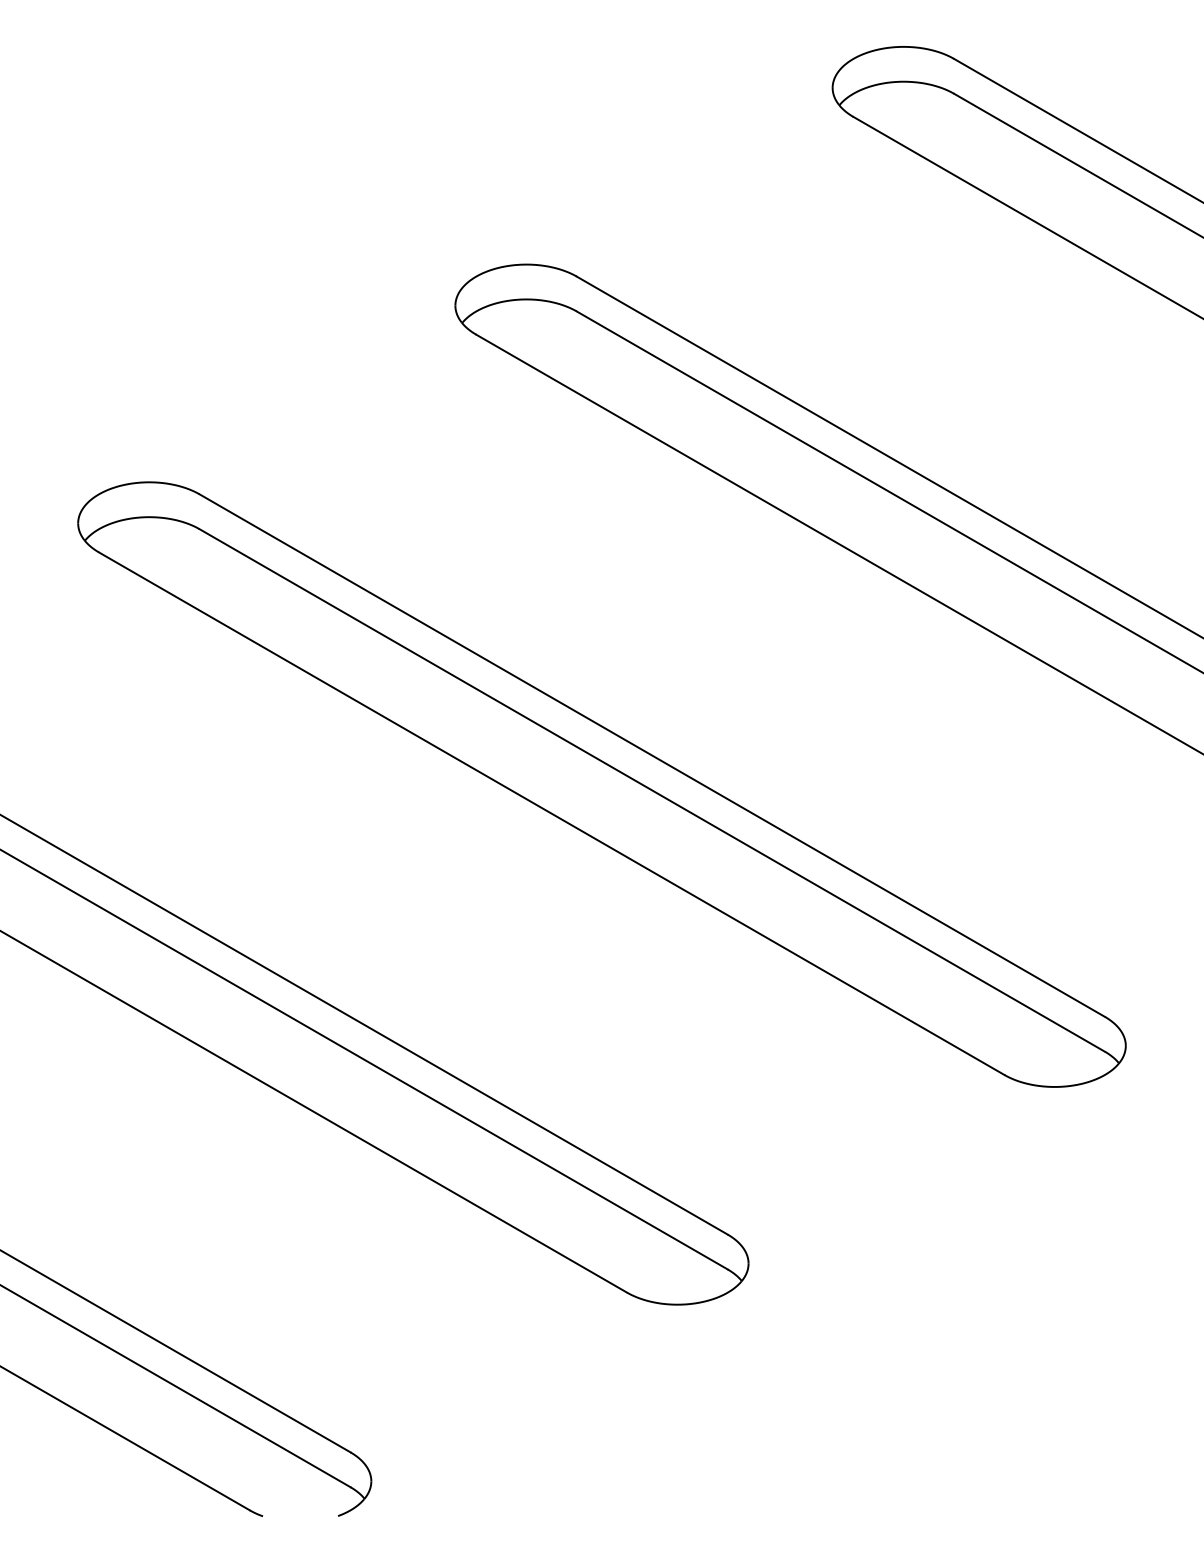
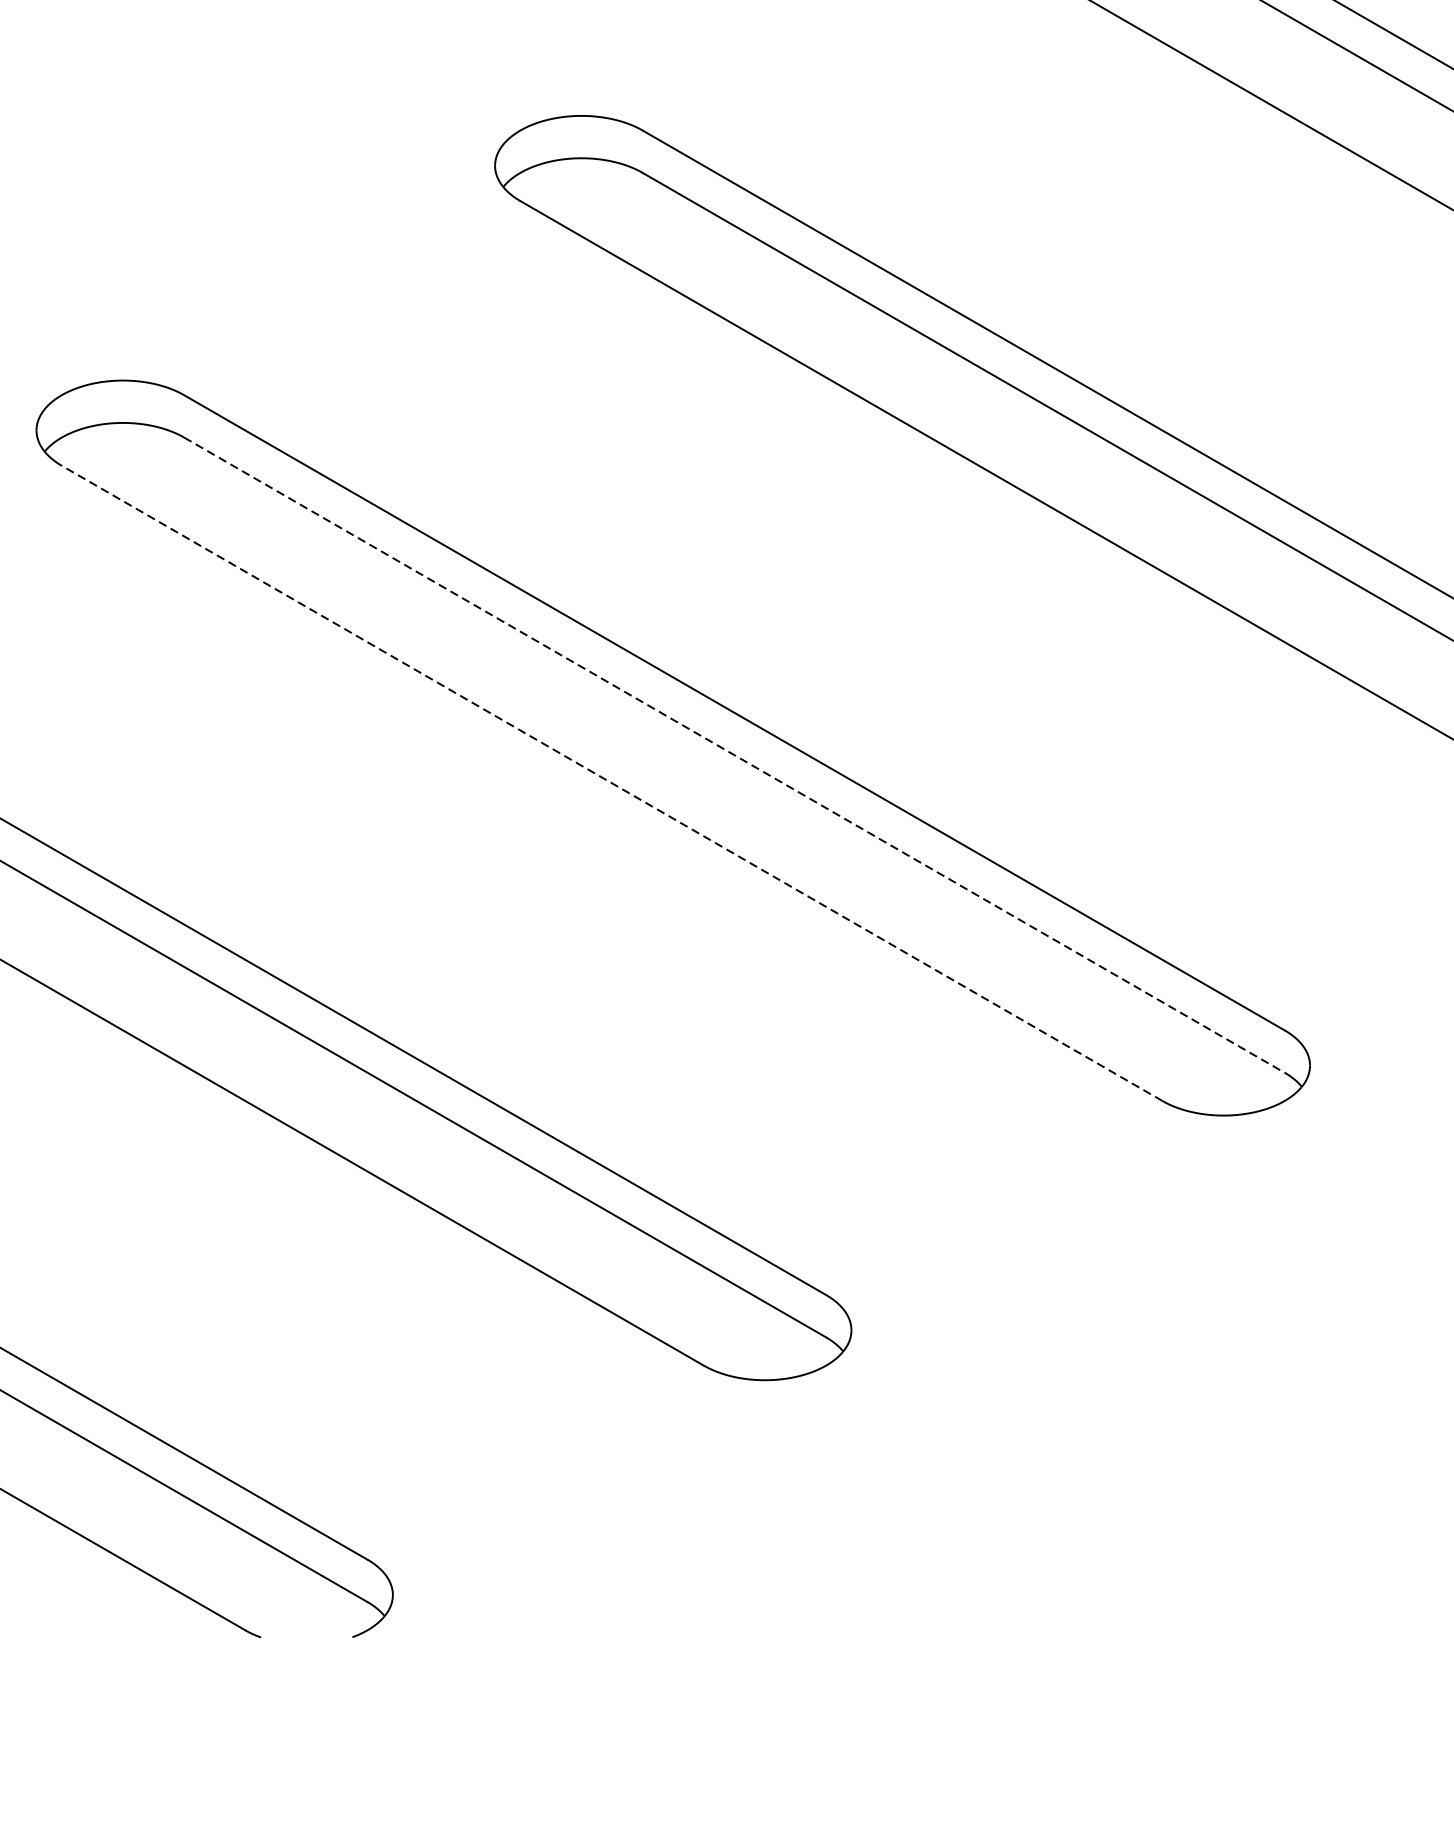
line: (652, 790) -> (734, 755), solid -> dashed
line: (551, 813) -> (611, 783), solid -> dashed

